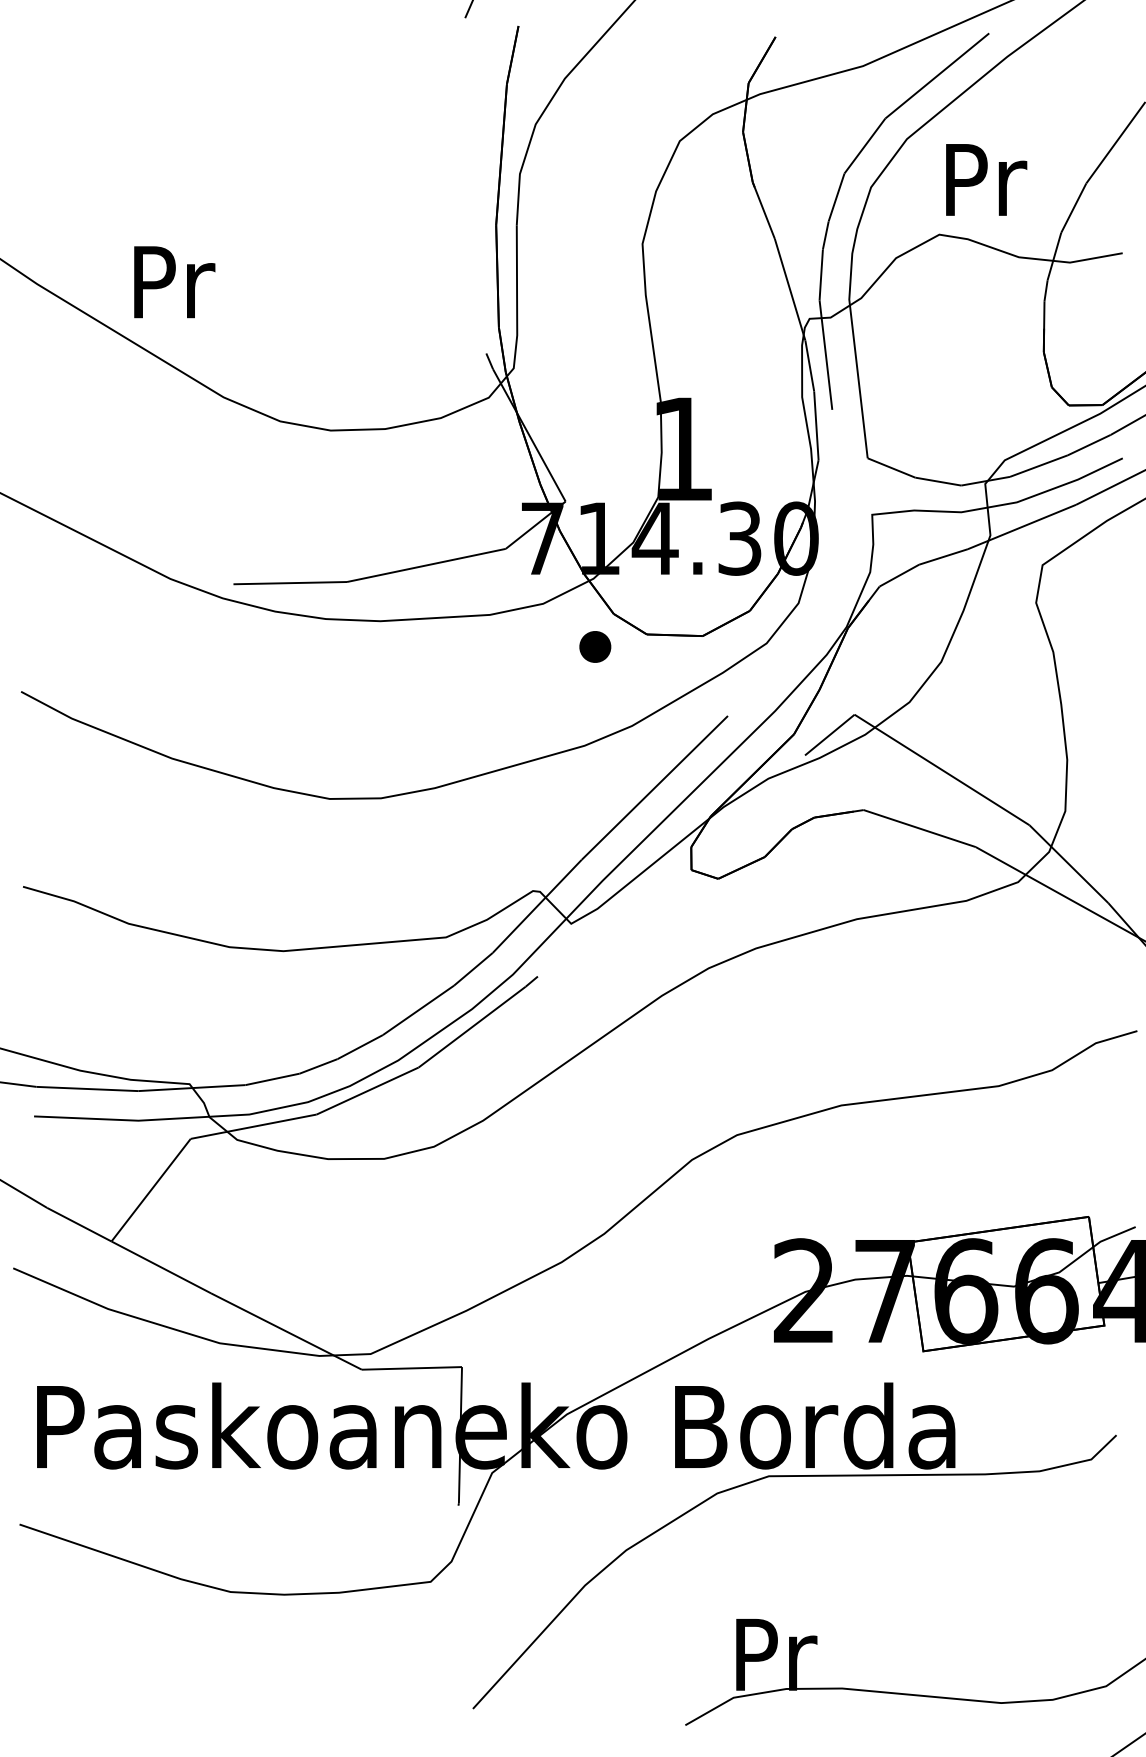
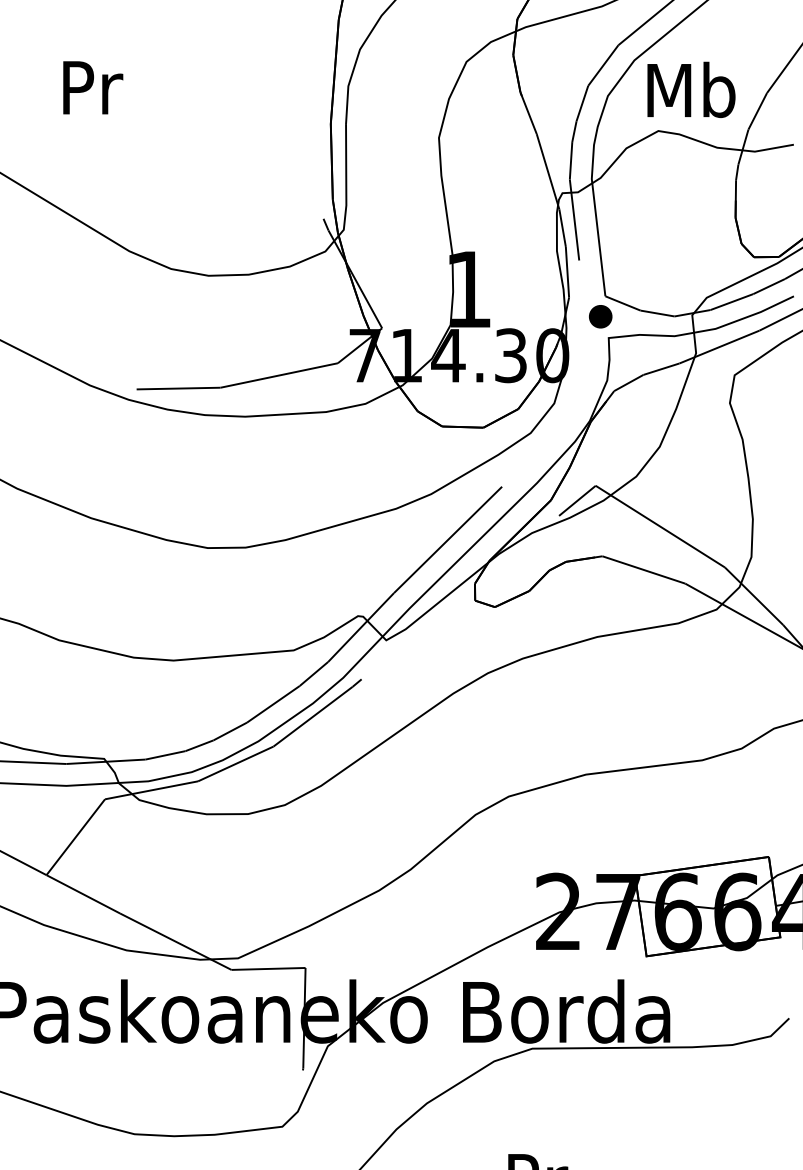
text: (983, 179) -> (690, 90), Pr -> Mb
text: (174, 282) -> (93, 88), moved
part: (595, 646) -> (600, 316), moved

